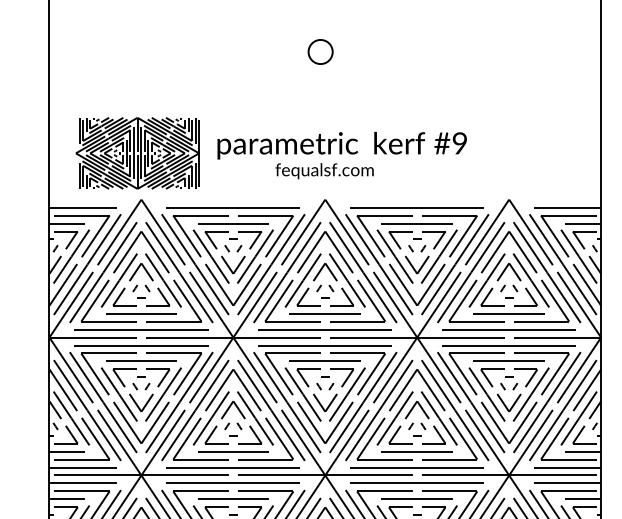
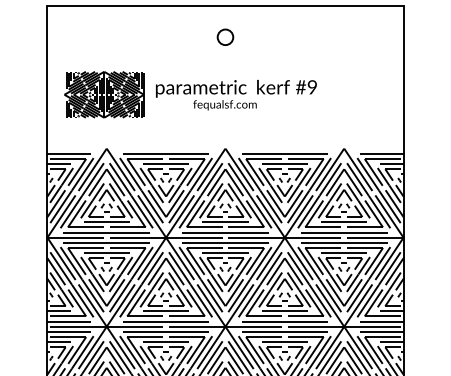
part: (320, 50) -> (225, 36), moved
part: (137, 152) -> (104, 94), moved
text: (342, 156) -> (236, 95), moved

